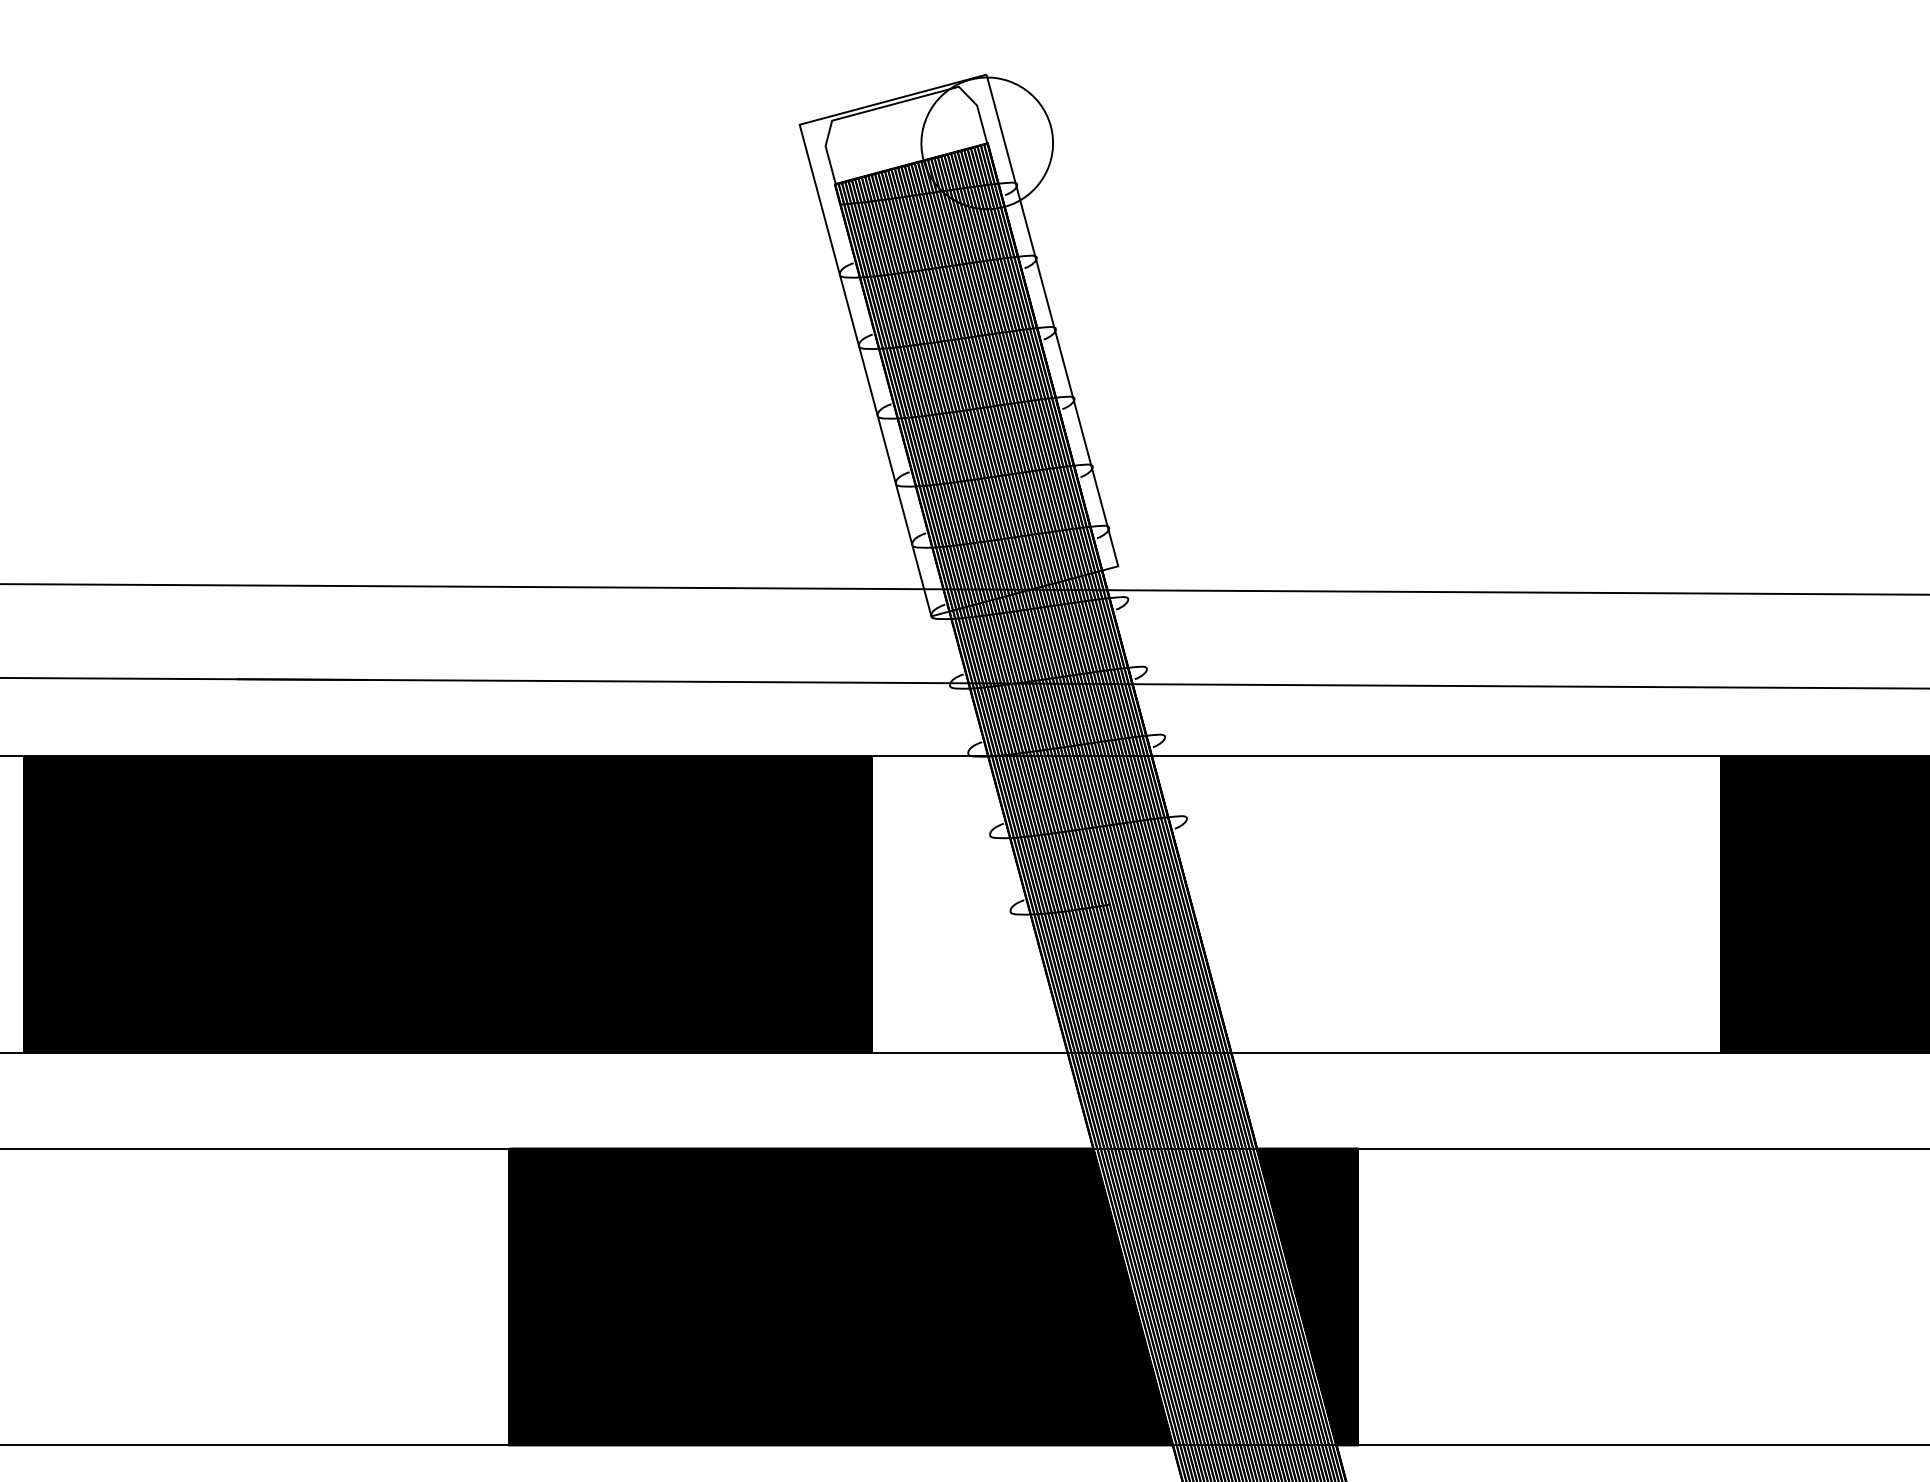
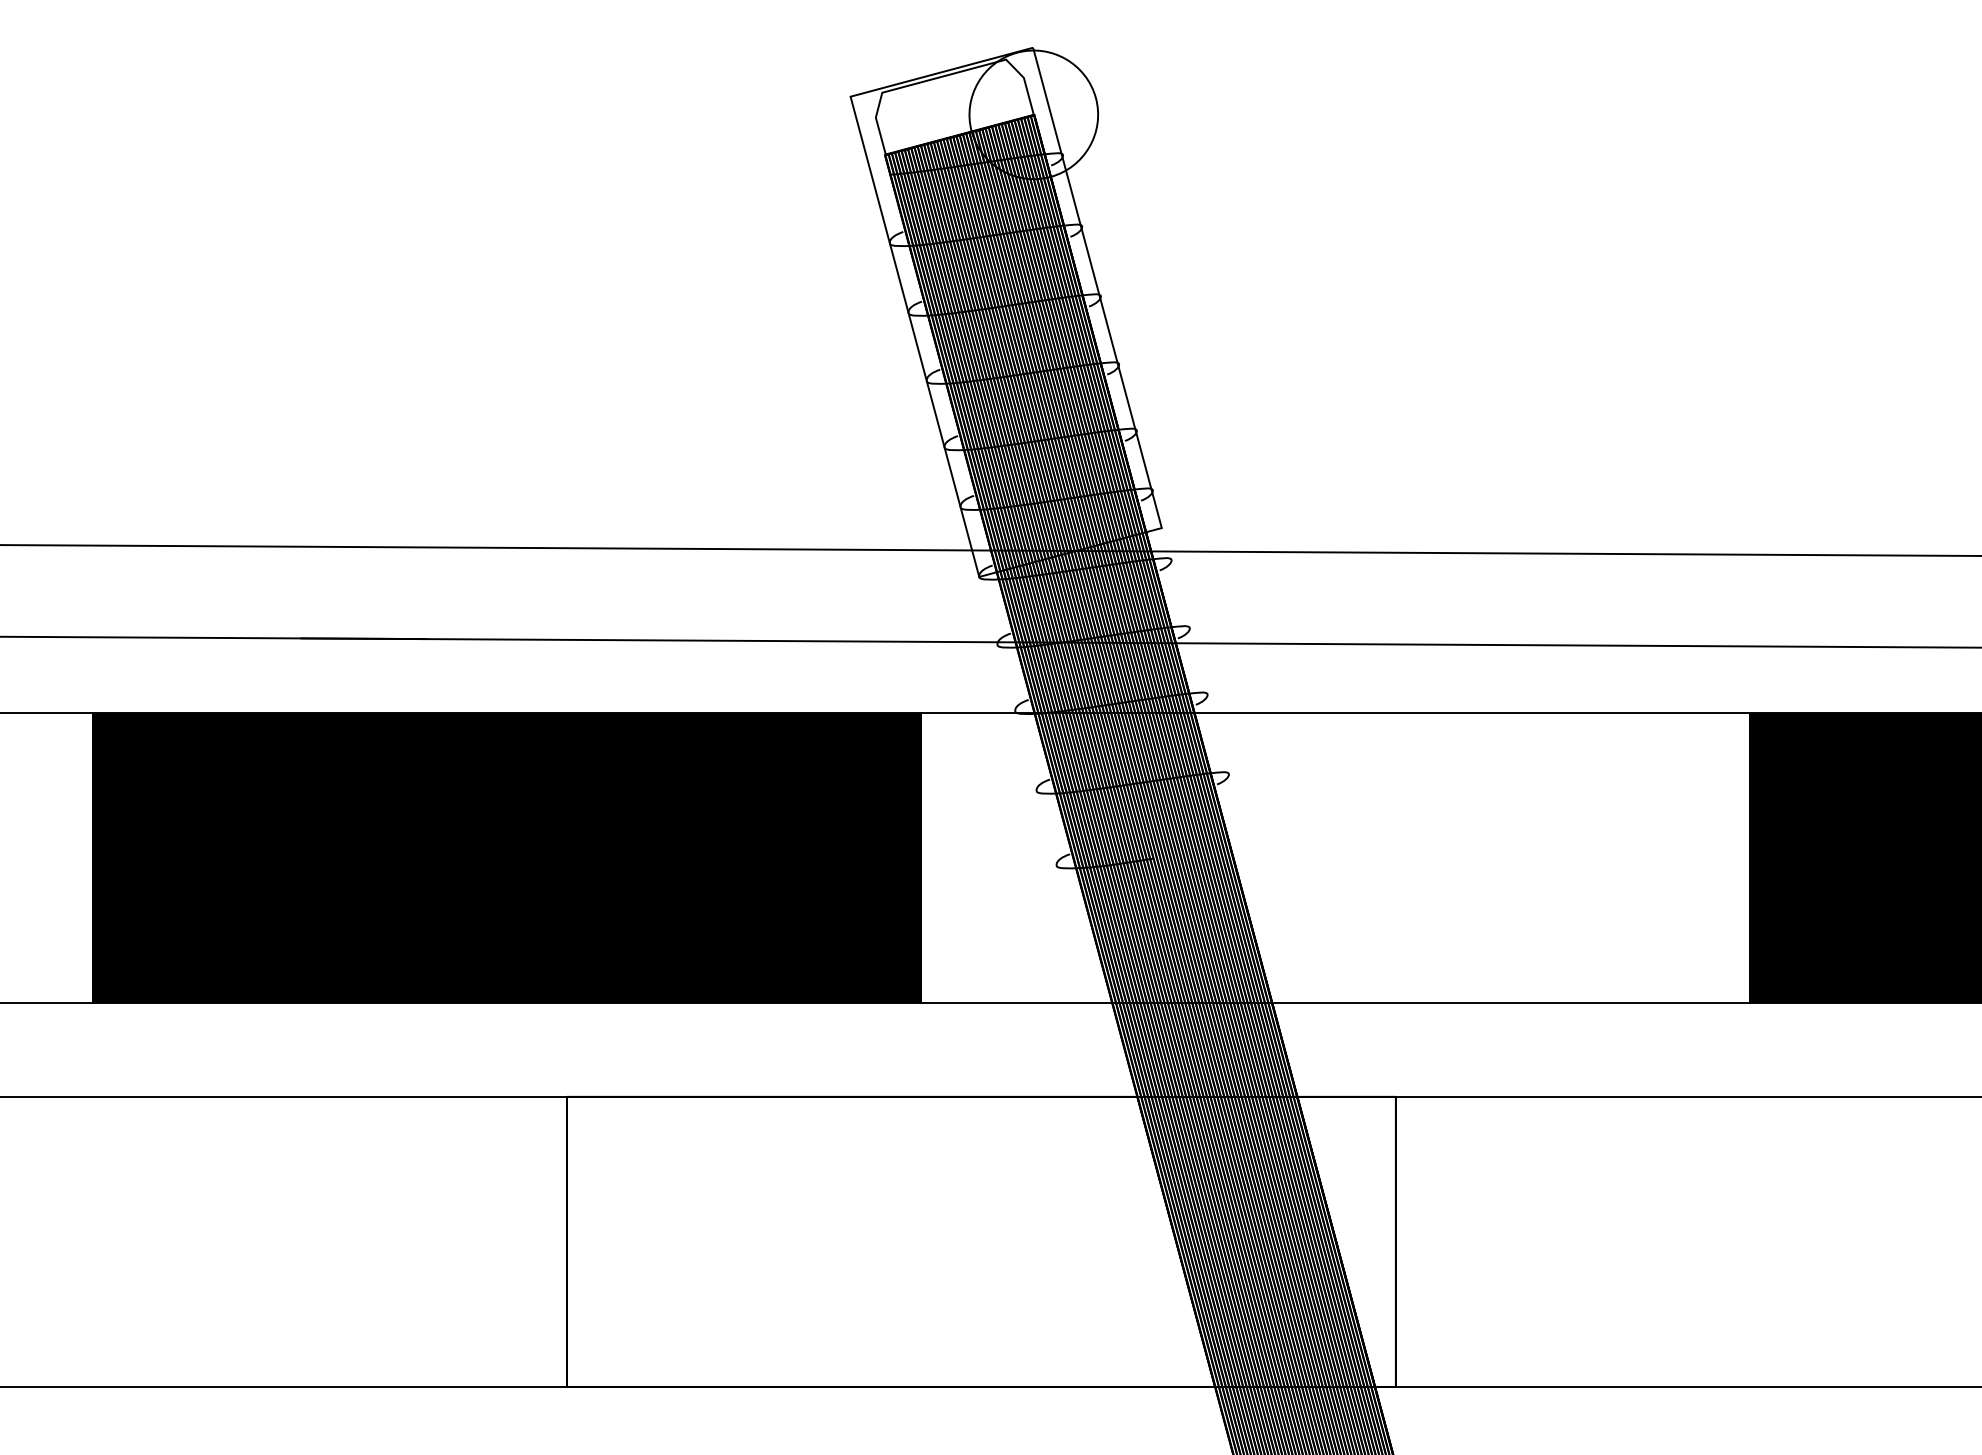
fill: (841, 1296) -> (891, 1241), removed
fill: (1307, 1296) -> (1346, 1241), removed

